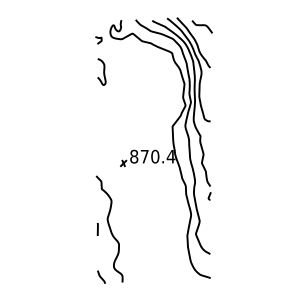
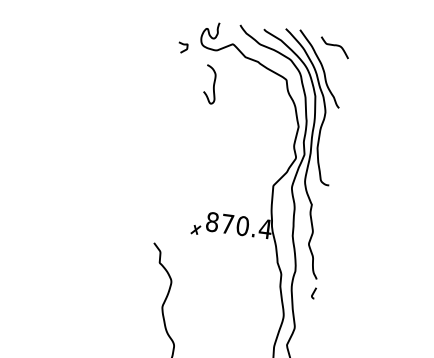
curve: (103, 71) -> (213, 84), moved
curve: (97, 229) -> (145, 320), removed

